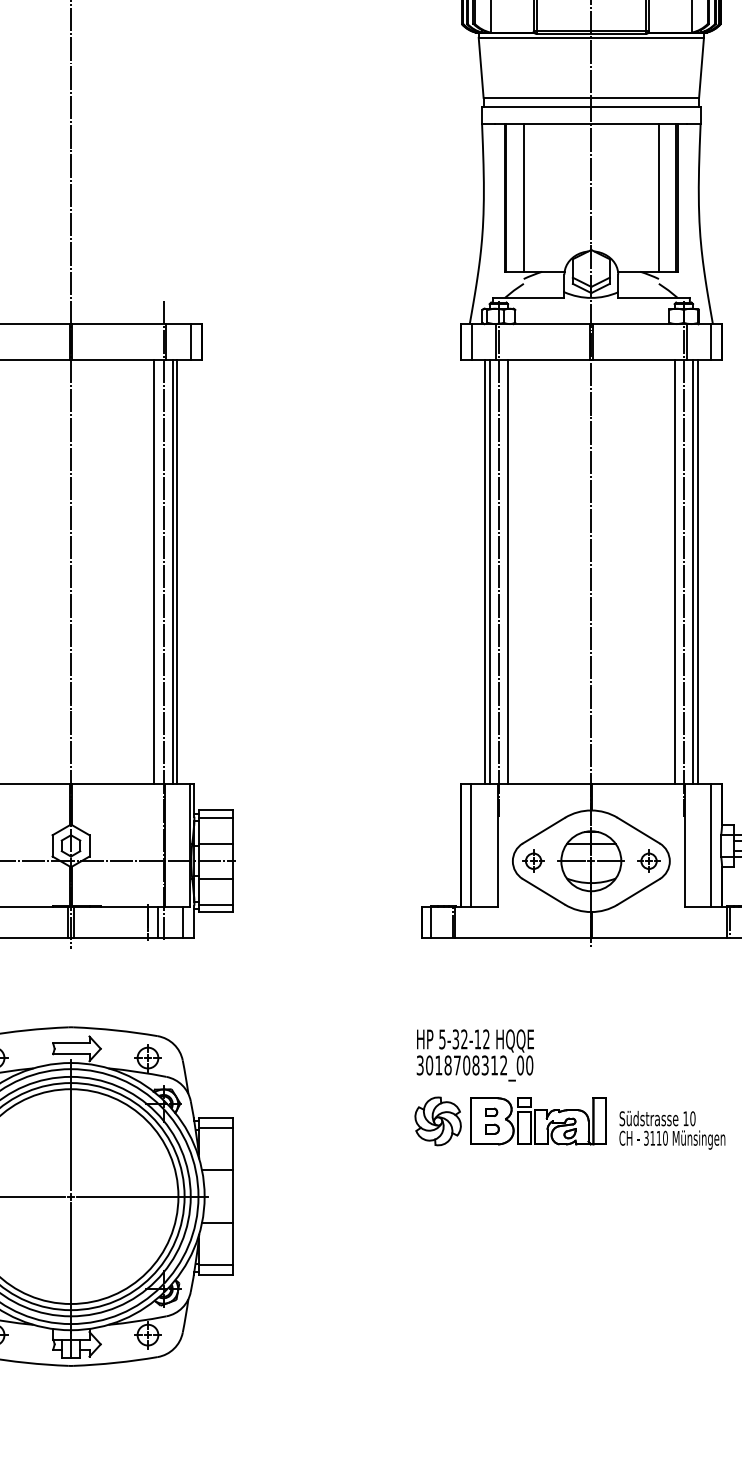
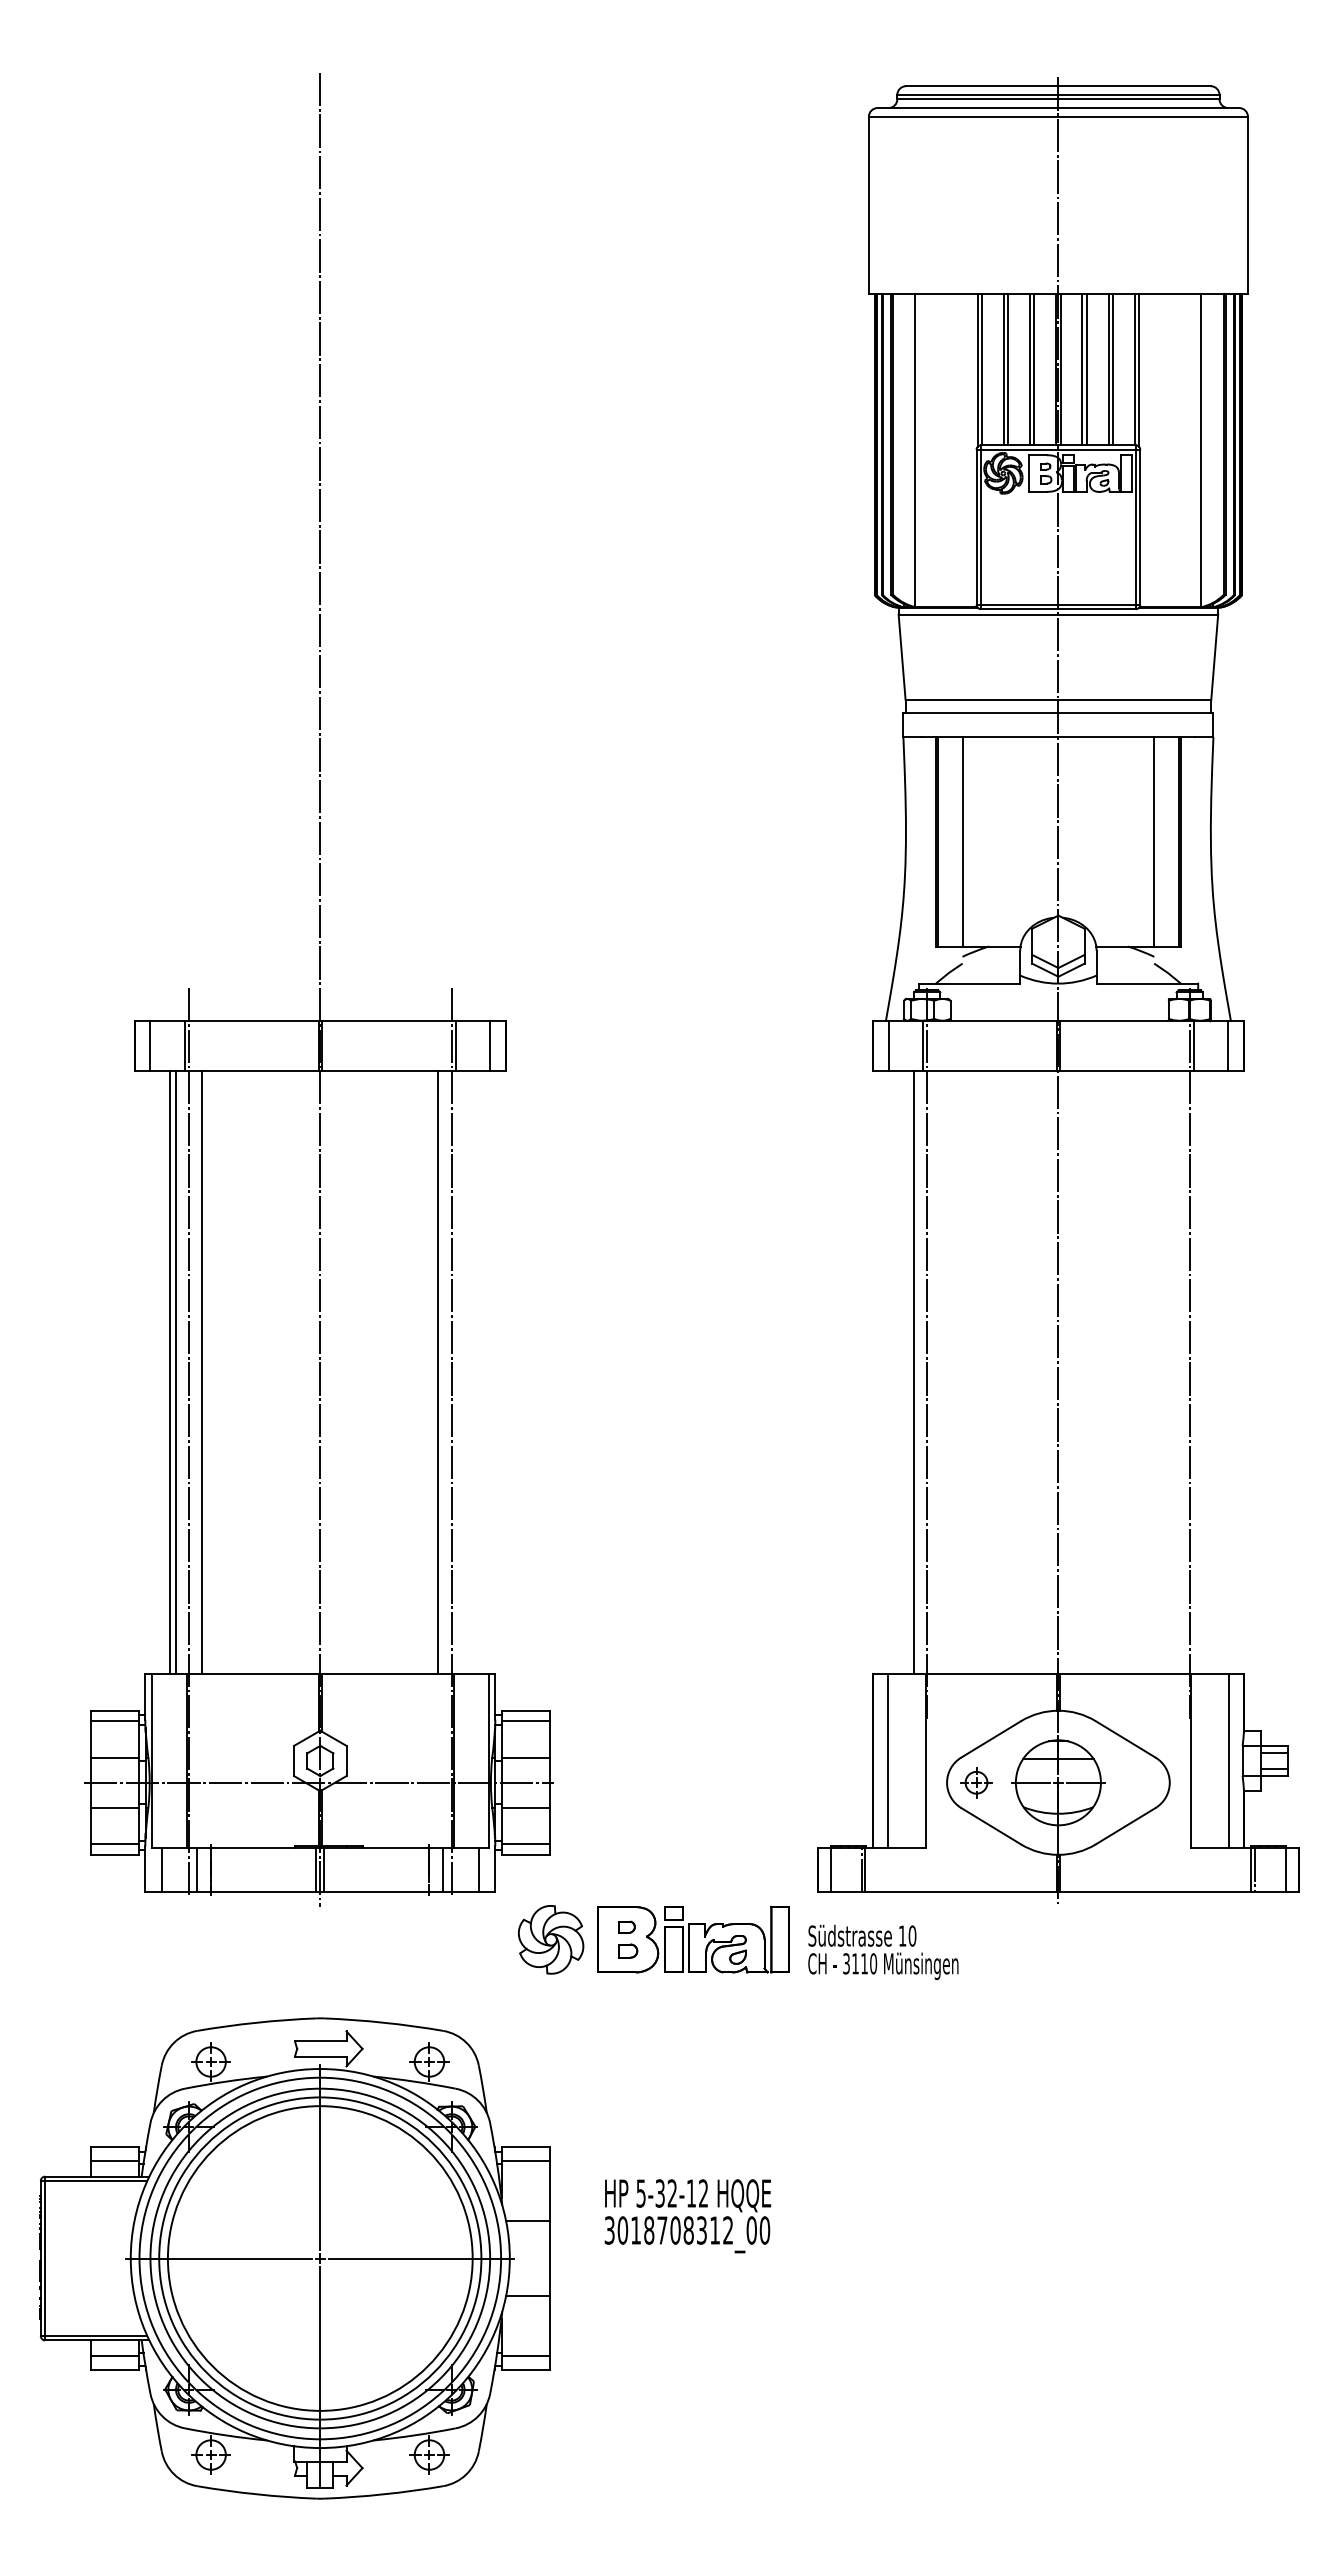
line: (172, 571) -> (464, 1371), removed
line: (176, 571) -> (470, 1371), removed
line: (484, 571) -> (907, 1371), removed
line: (508, 571) -> (940, 1371), removed
line: (674, 571) -> (1176, 1371), removed
line: (692, 571) -> (1202, 1371), removed
line: (697, 571) -> (1209, 1371), removed
part: (649, 861) -> (1140, 1782), removed
text: (475, 1055) -> (687, 2216), moved
part: (569, 1123) -> (737, 1942), moved

